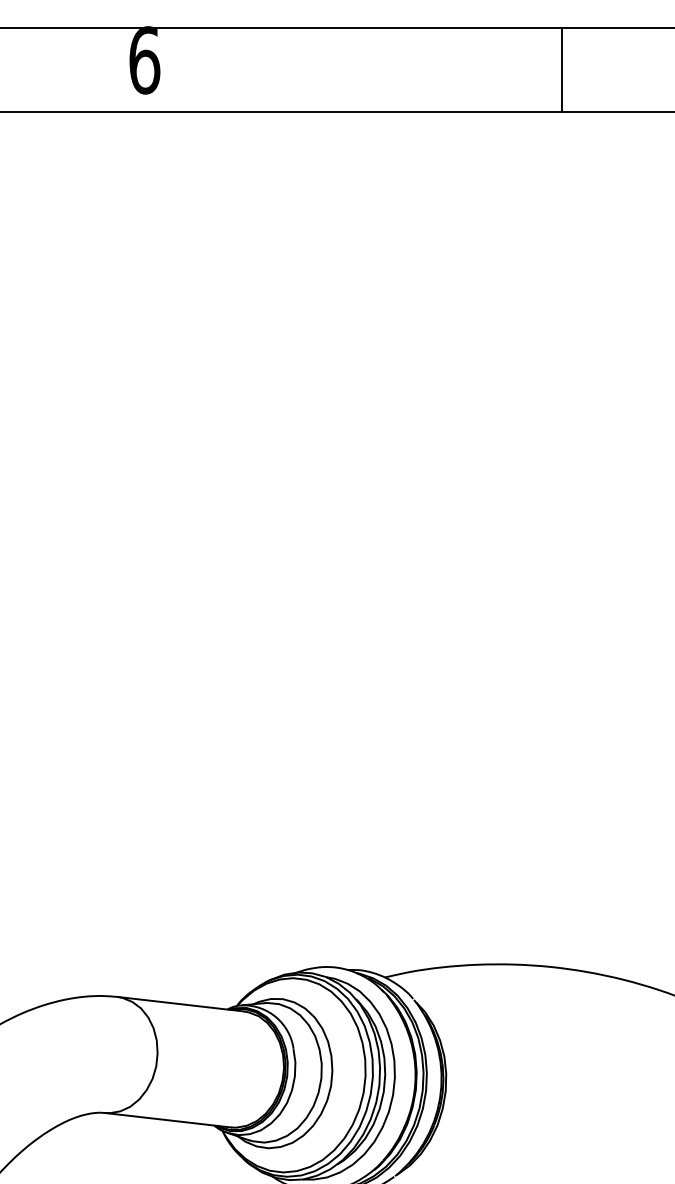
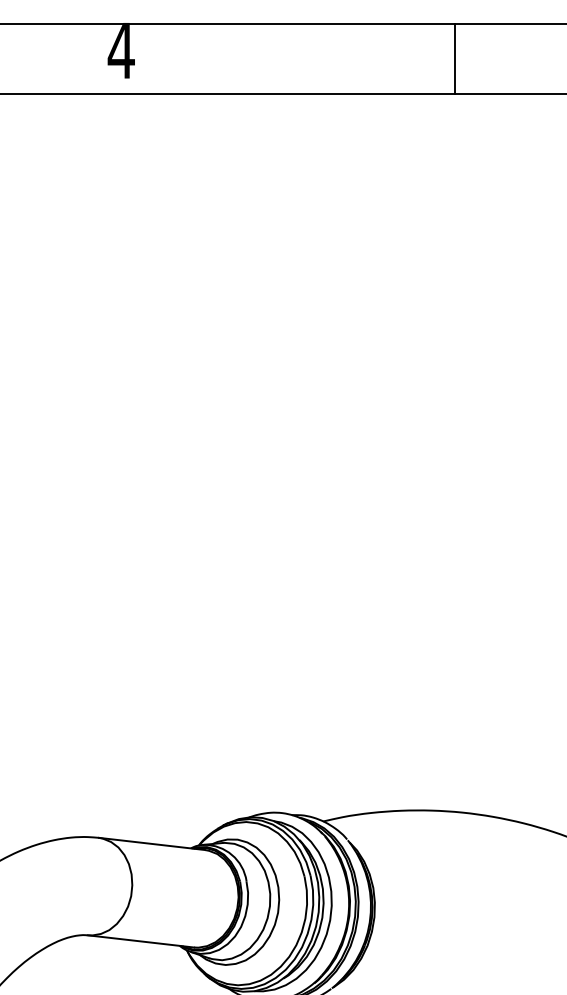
text: (144, 60) -> (121, 50), 6 -> 4
line: (562, 69) -> (454, 58), moved

